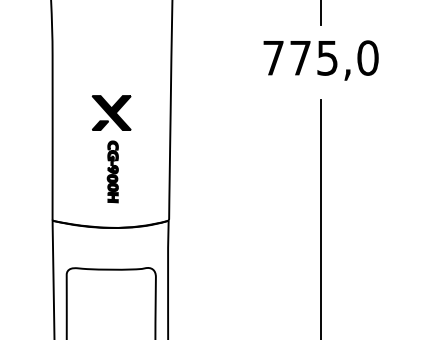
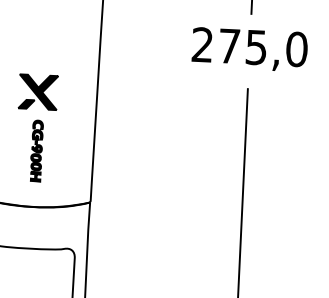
text: (273, 57) -> (202, 44), 775,0 -> 275,0

